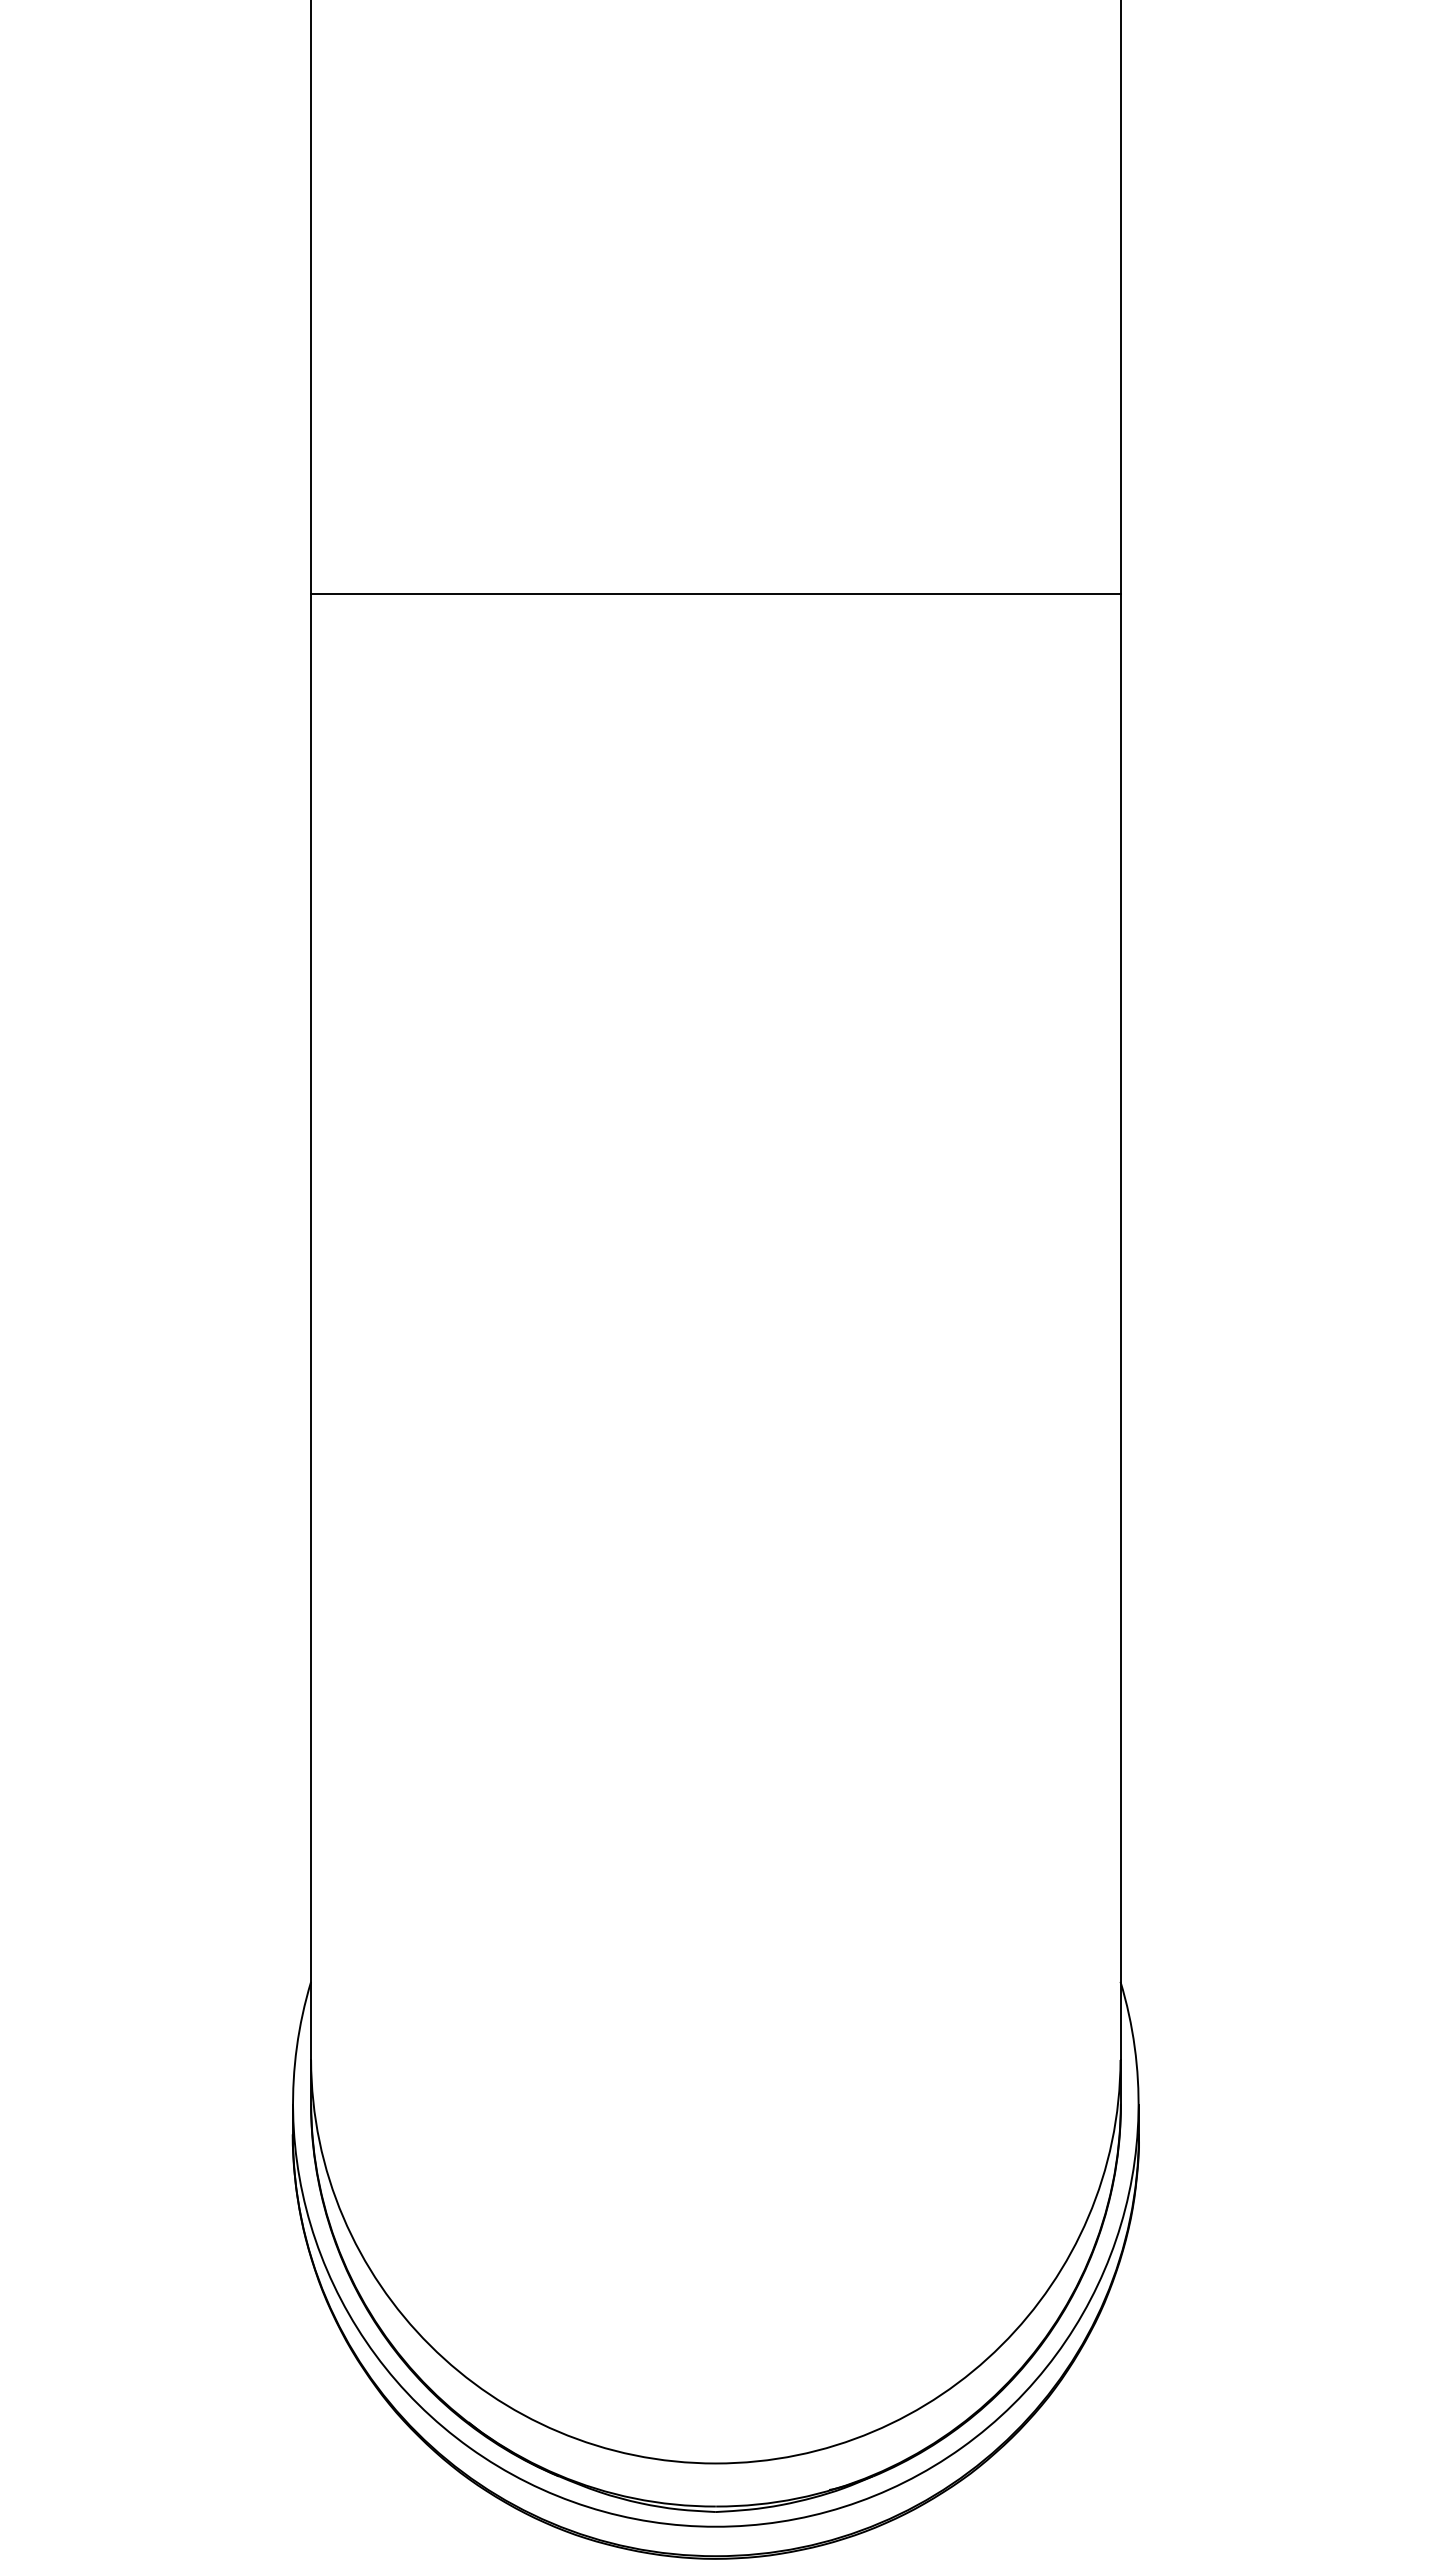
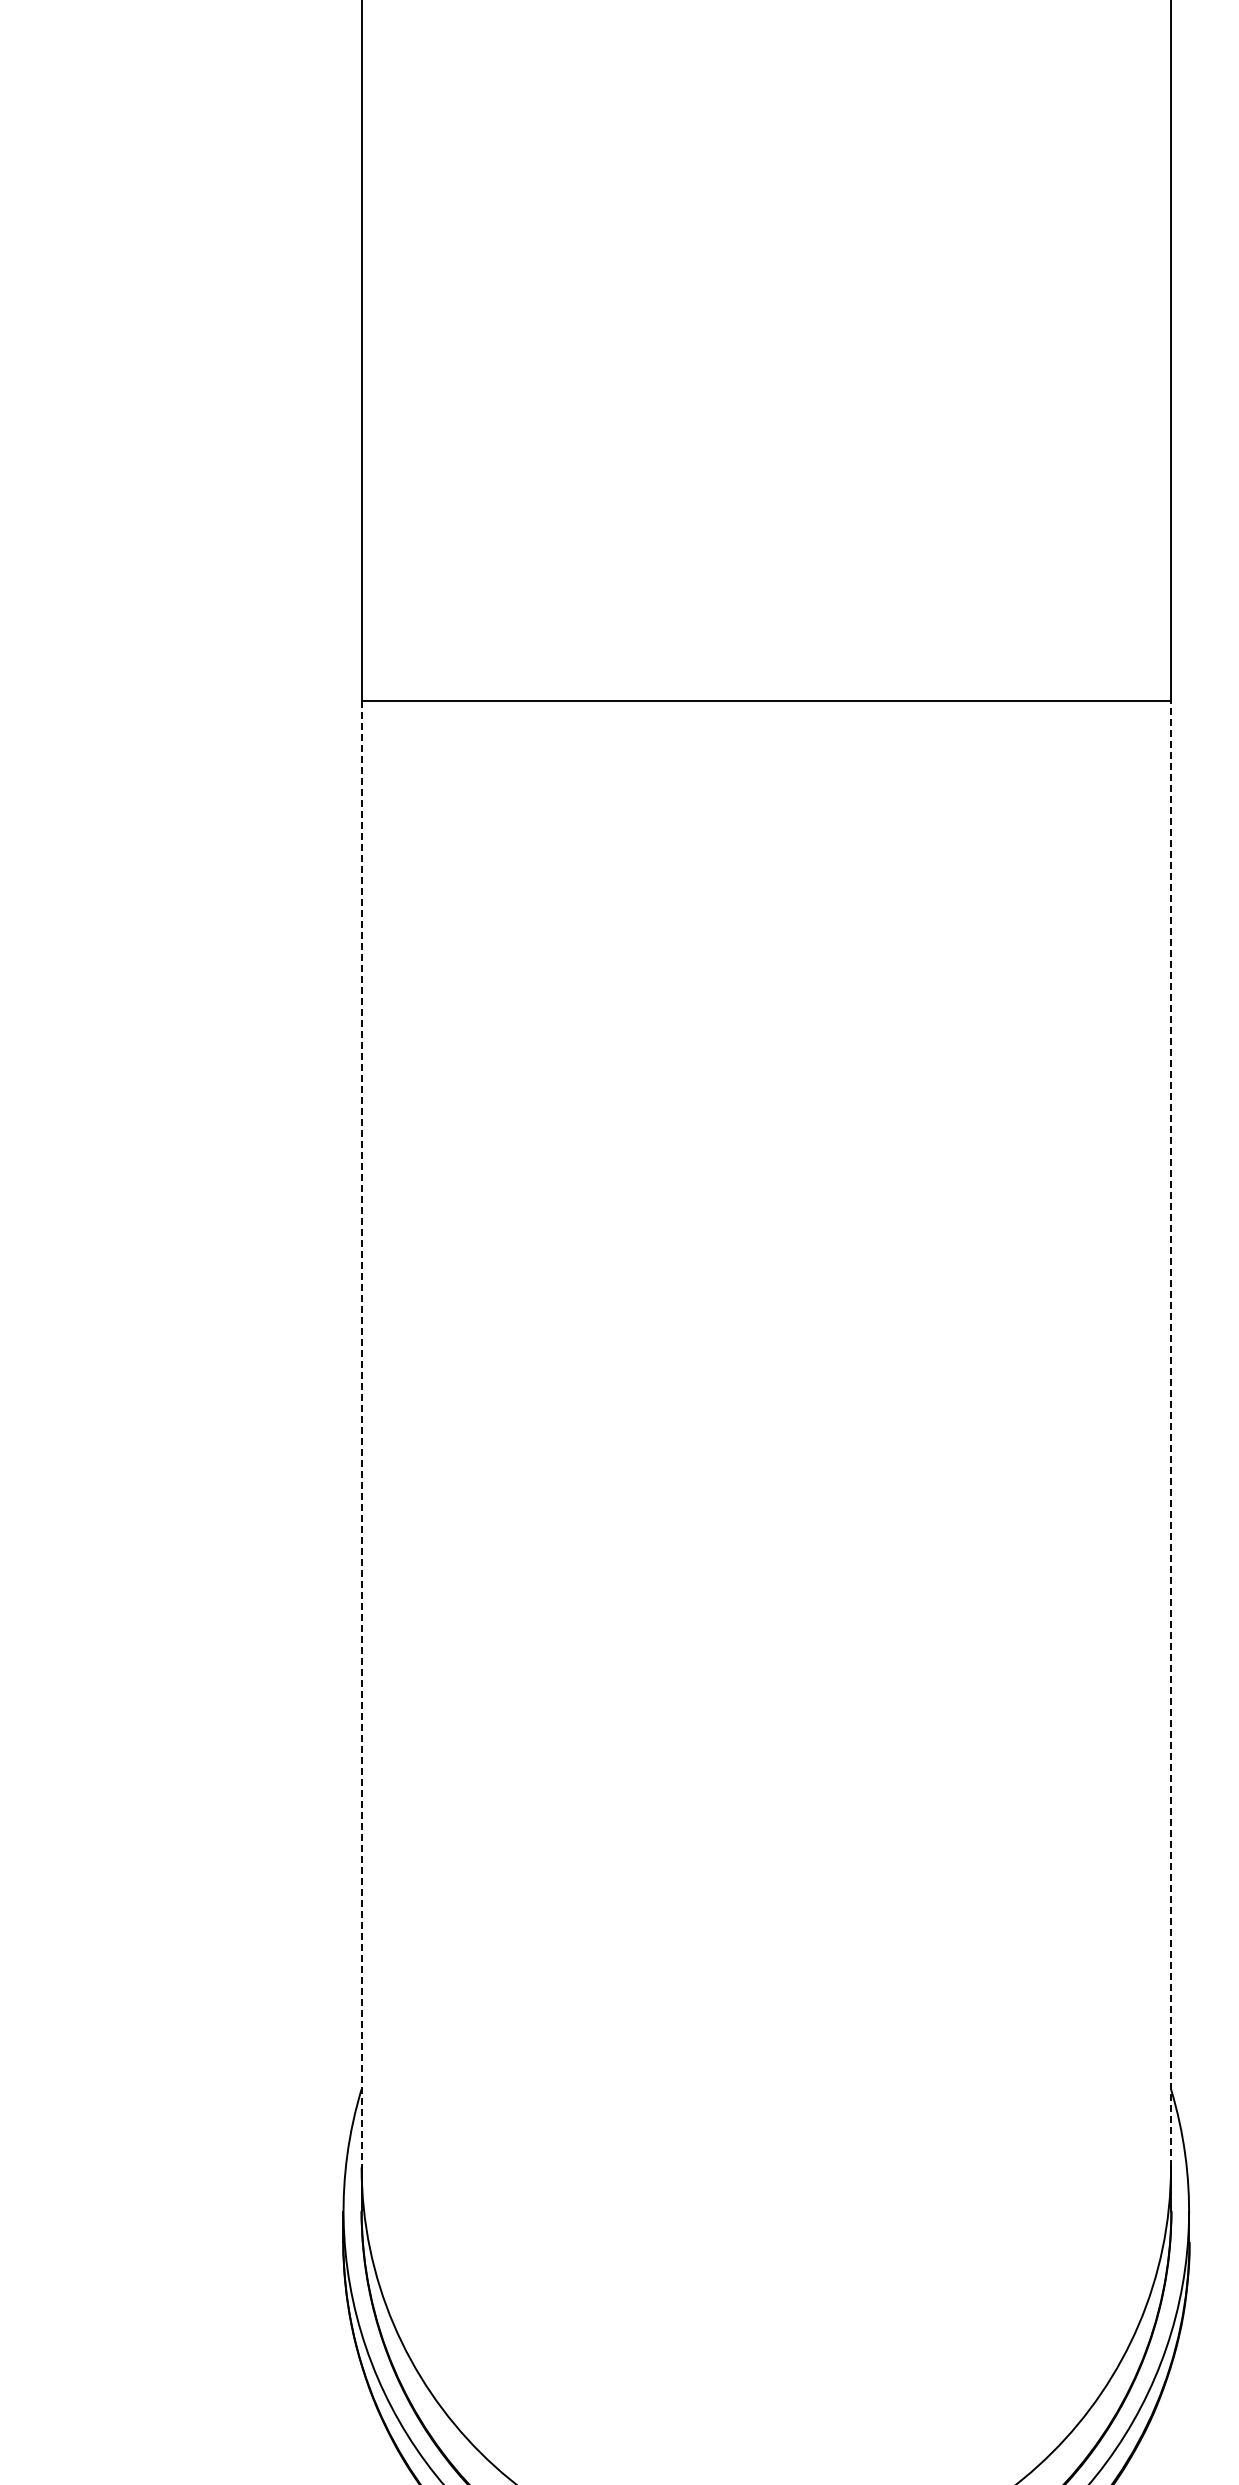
line: (1120, 1326) -> (1171, 1433), solid -> dashed
line: (311, 1327) -> (362, 1434), solid -> dashed

